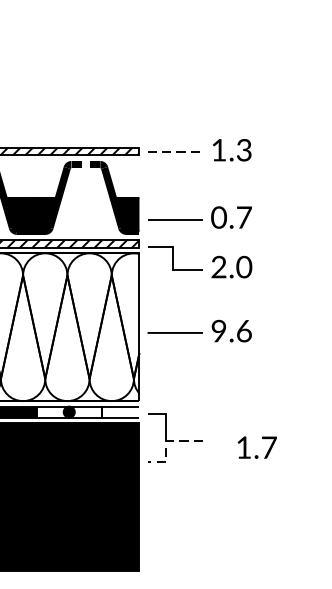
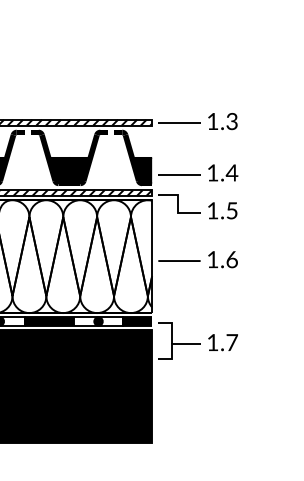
line: (175, 151) -> (179, 122), dashed -> solid
text: (231, 216) -> (222, 172), 0.7 -> 1.4
text: (231, 266) -> (222, 210), 2.0 -> 1.5
text: (218, 330) -> (212, 259), 9.6 -> 1.6
fill: (120, 412) -> (137, 321), added
line: (166, 442) -> (172, 344), dashed -> solid
text: (256, 447) -> (222, 342), moved

